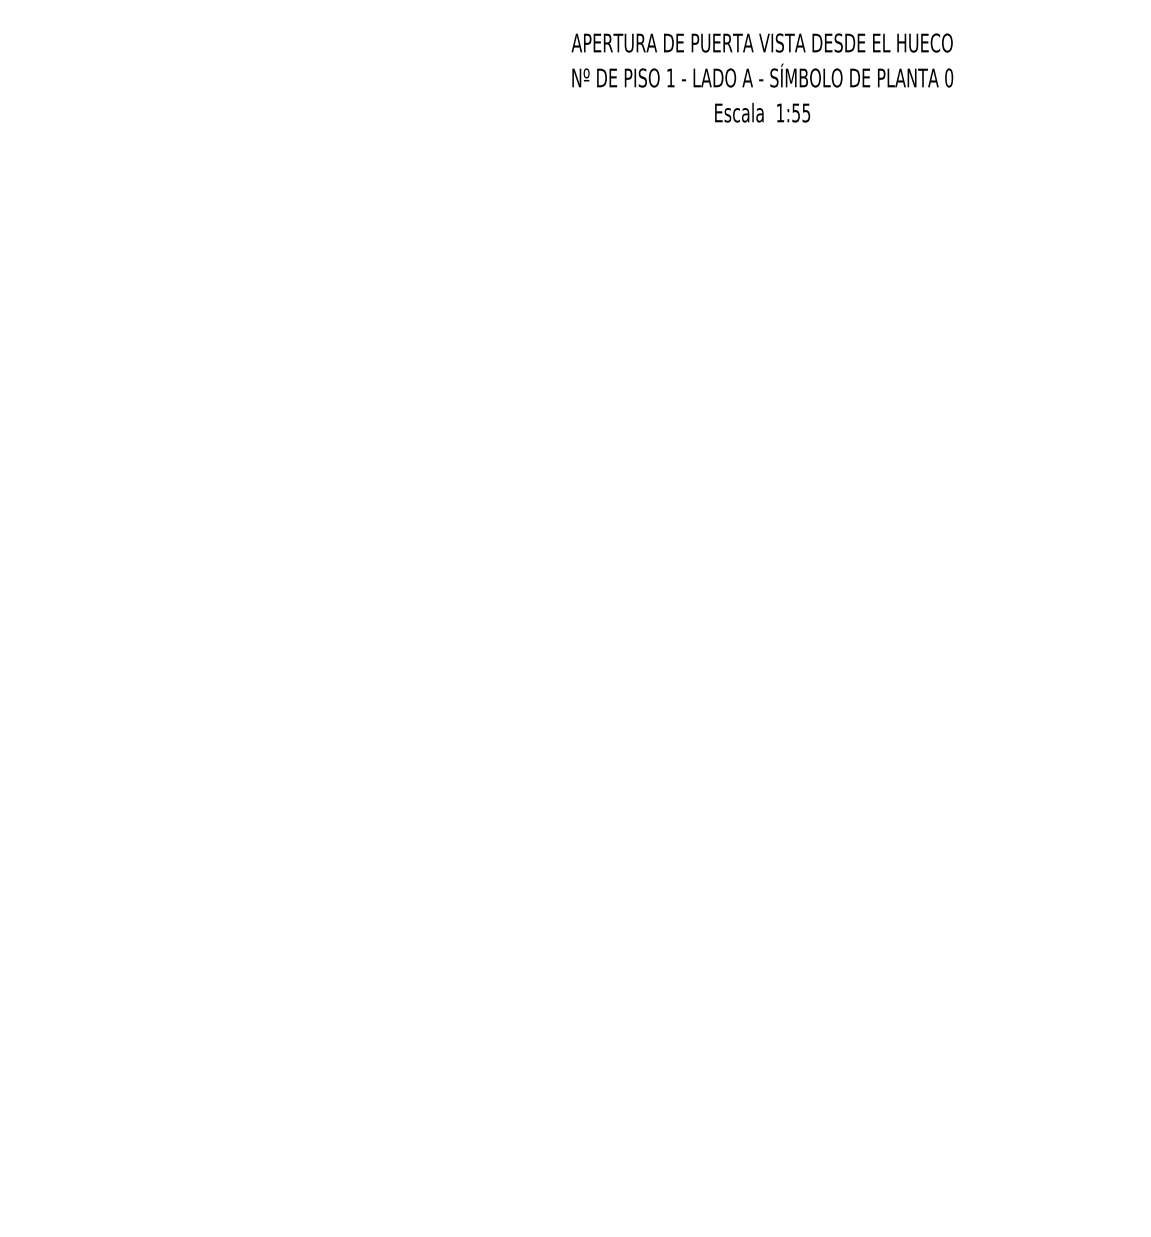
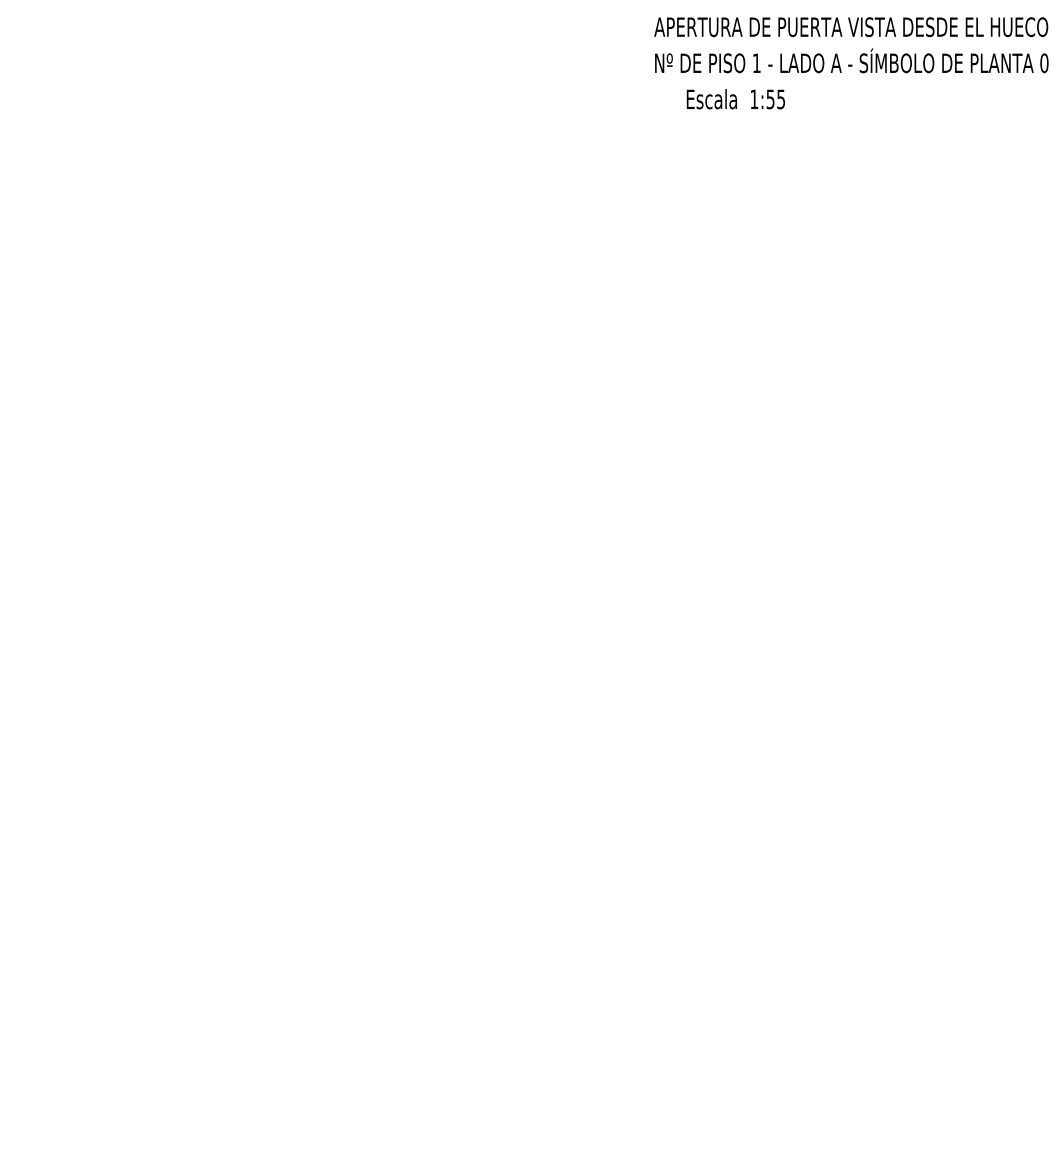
text: (762, 112) -> (735, 98), moved

